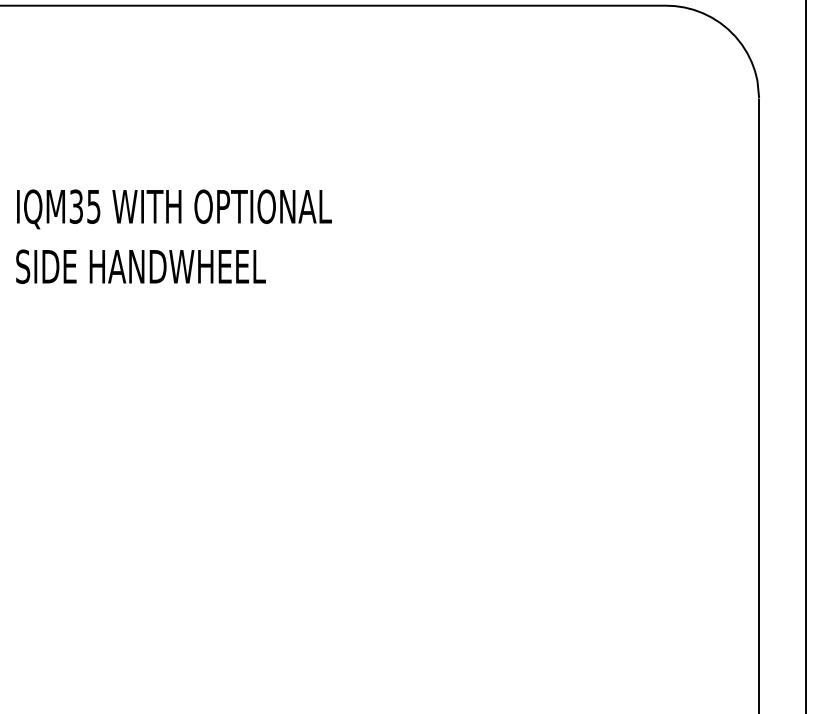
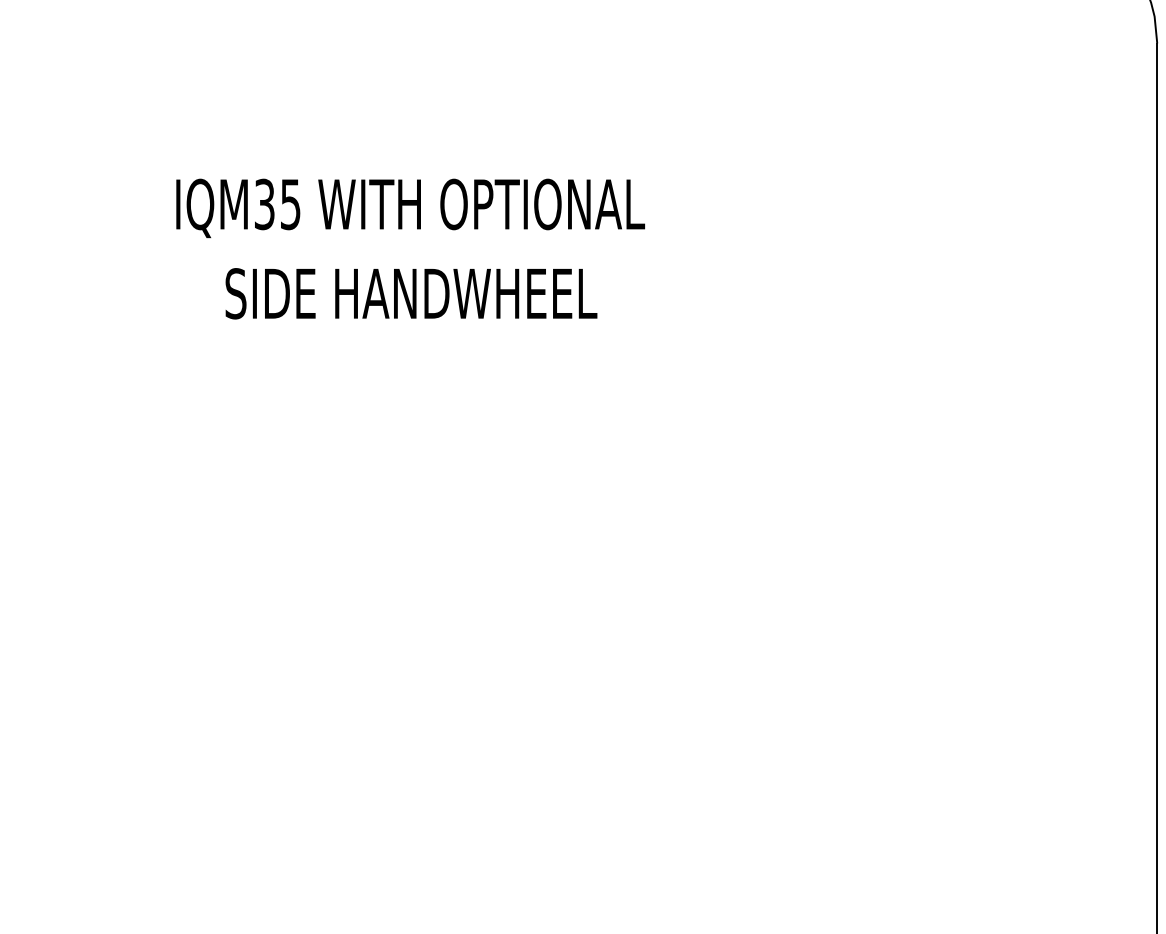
text: (174, 209) -> (410, 208), moved
text: (140, 266) -> (410, 293), moved

